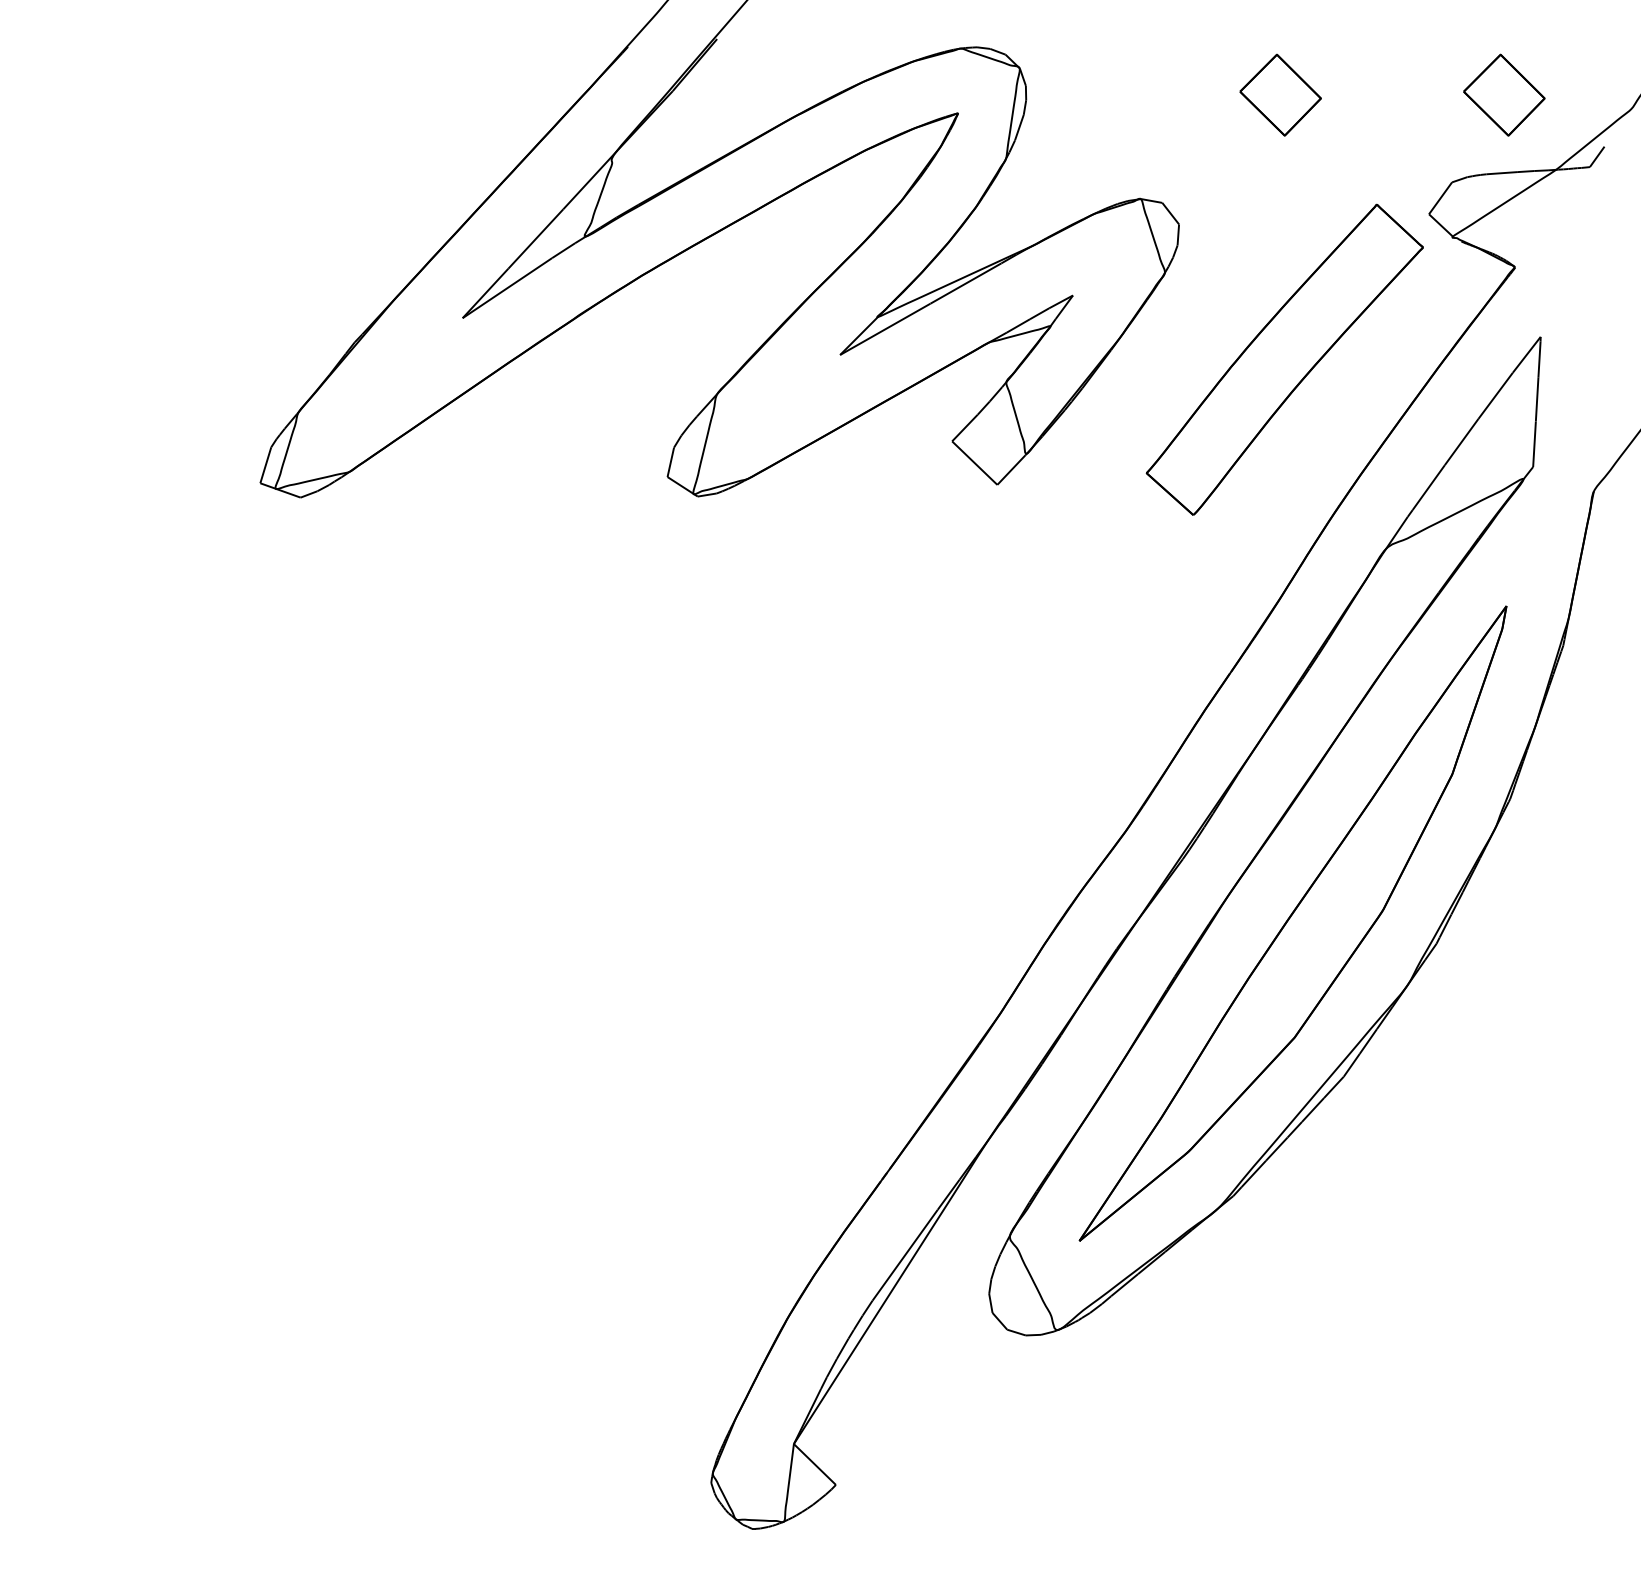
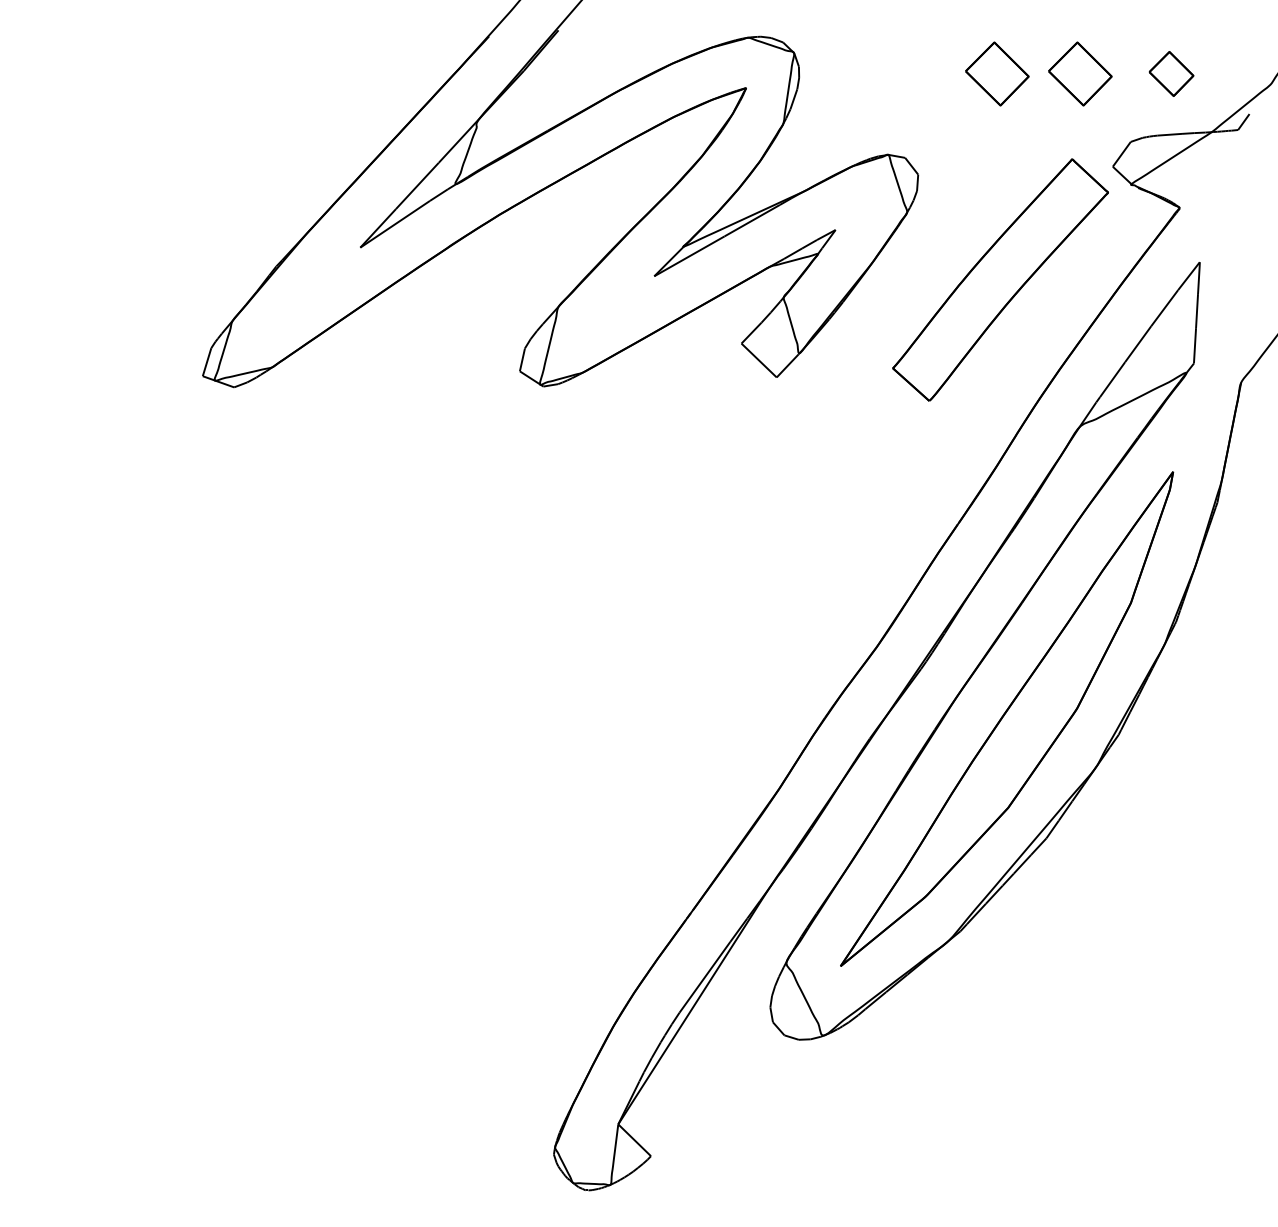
part: (1387, 94) -> (1080, 73), added
part: (1504, 94) -> (1171, 73), size x0.7

